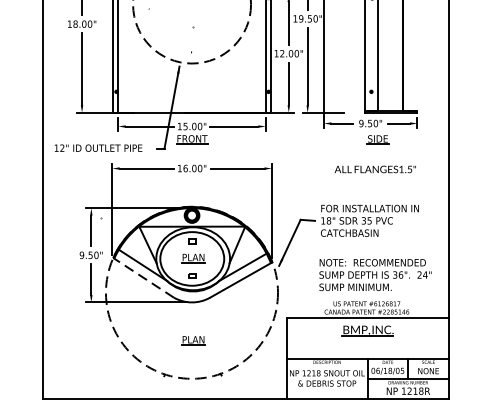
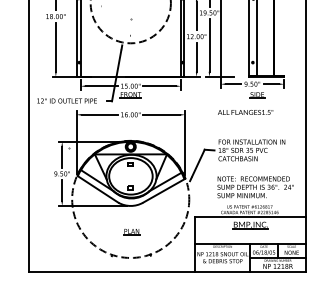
text: (375, 169) -> (245, 112), moved
part: (193, 259) -> (131, 176), removed
line: (143, 278) -> (97, 189), dashed -> solid

